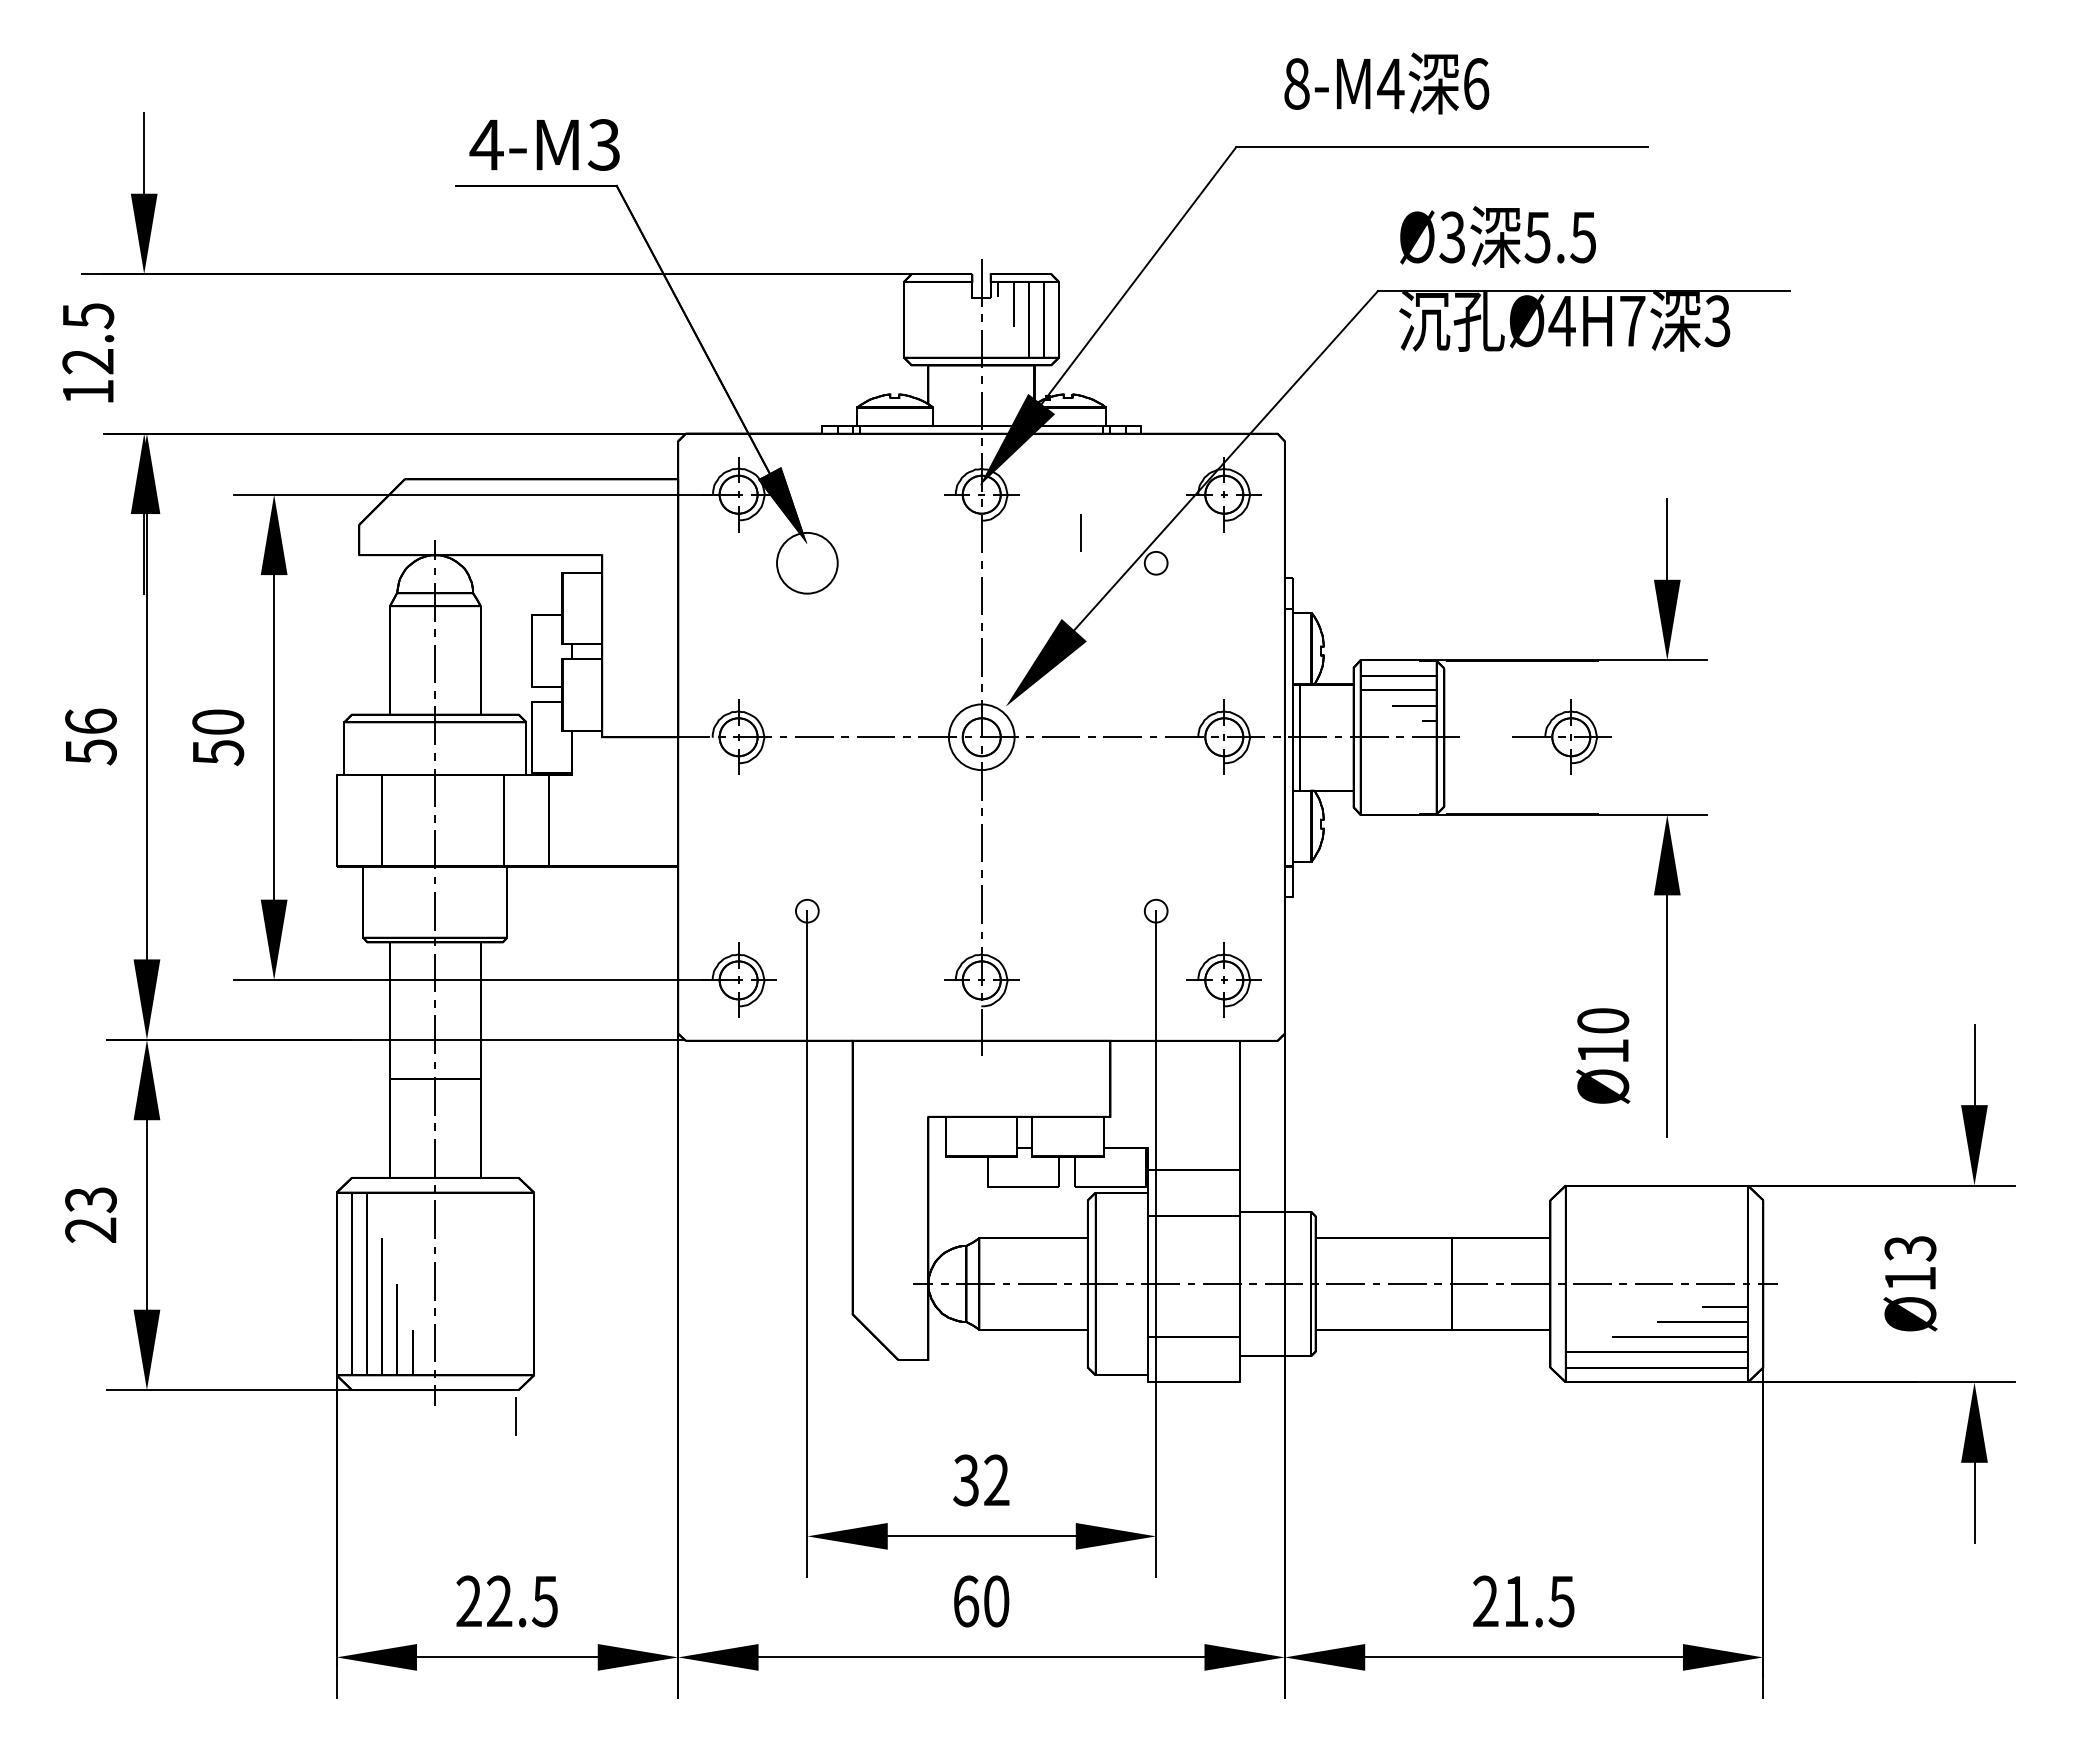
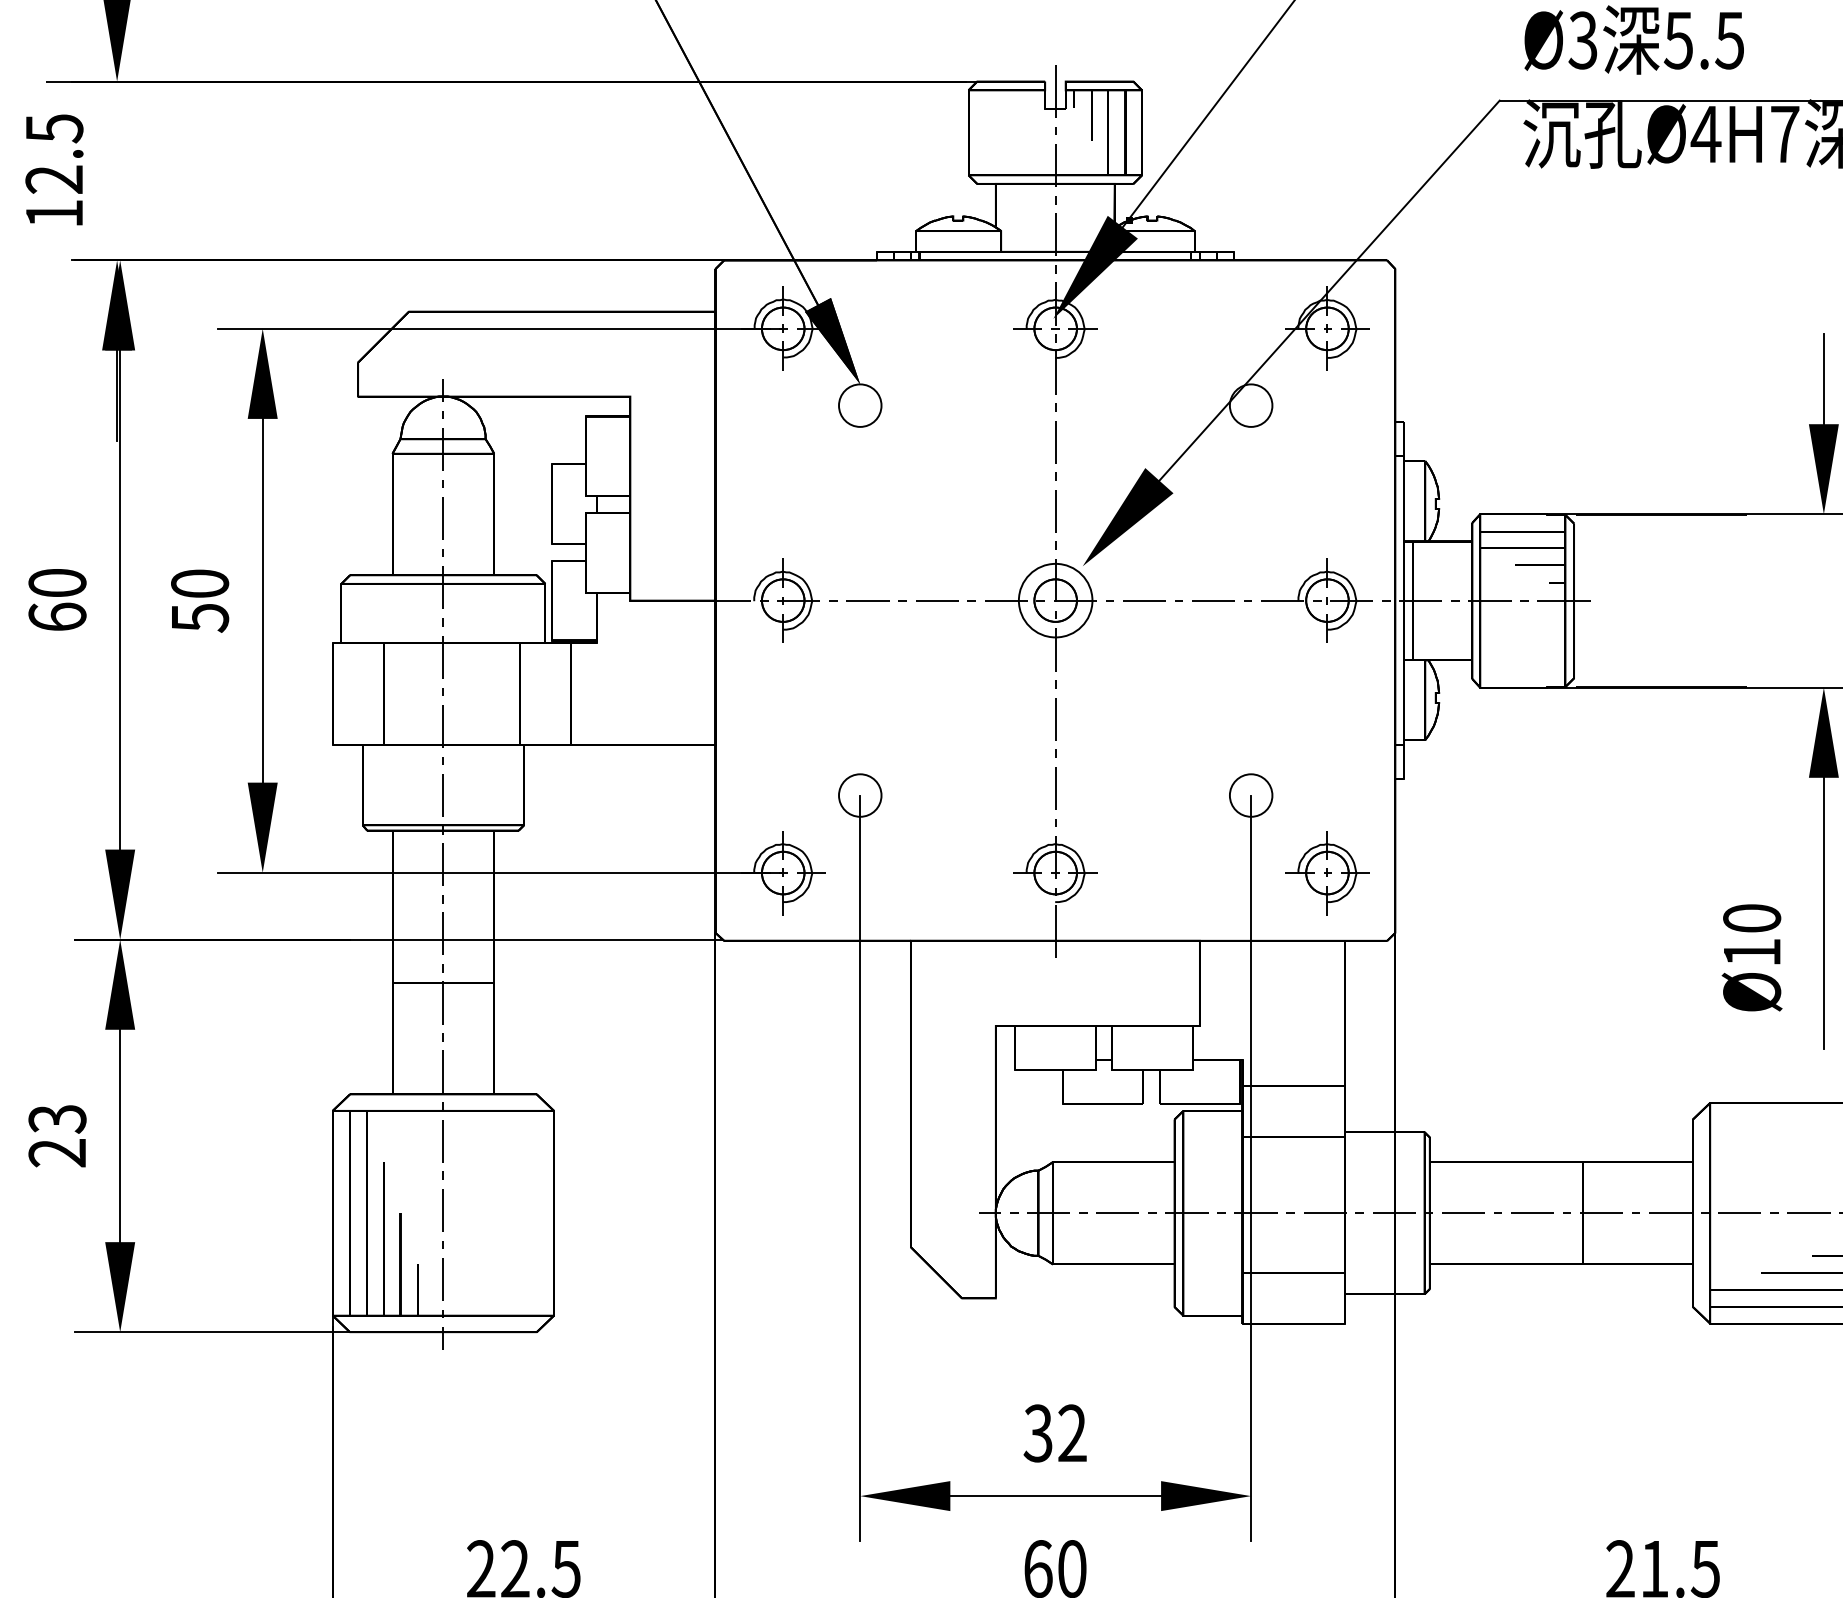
line: (1080, 532) -> (1166, 371), removed
circle: (807, 563) -> (860, 405), size x0.62
circle: (1156, 563) -> (1251, 405), size x1.67
text: (90, 736) -> (56, 599), 56 -> 60
part: (1561, 736) -> (1705, 599), removed
circle: (807, 911) -> (860, 795), size x1.67
circle: (1156, 911) -> (1251, 795), size x1.67
line: (515, 1416) -> (533, 1361), removed

